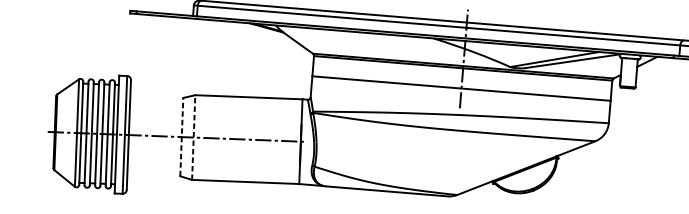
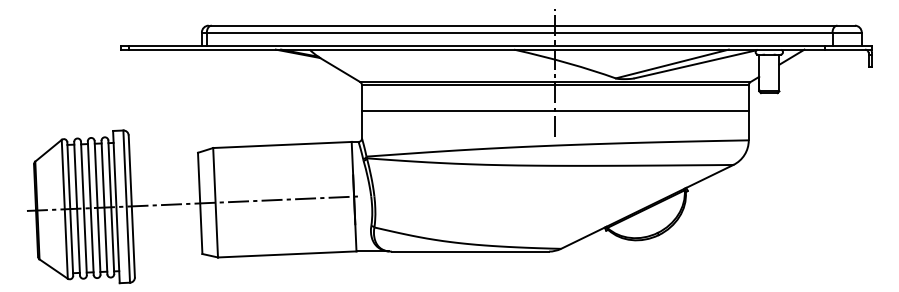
line: (182, 137) -> (200, 203), dashed -> solid
line: (193, 137) -> (215, 202), dashed -> solid

